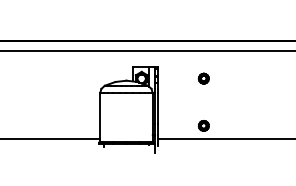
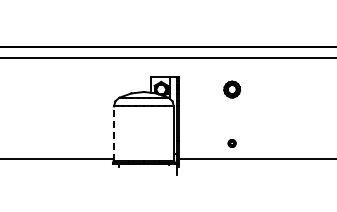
part: (203, 78) -> (231, 89), size x1.4
line: (99, 117) -> (113, 133), solid -> dashed
part: (203, 125) -> (231, 143), size x0.6

